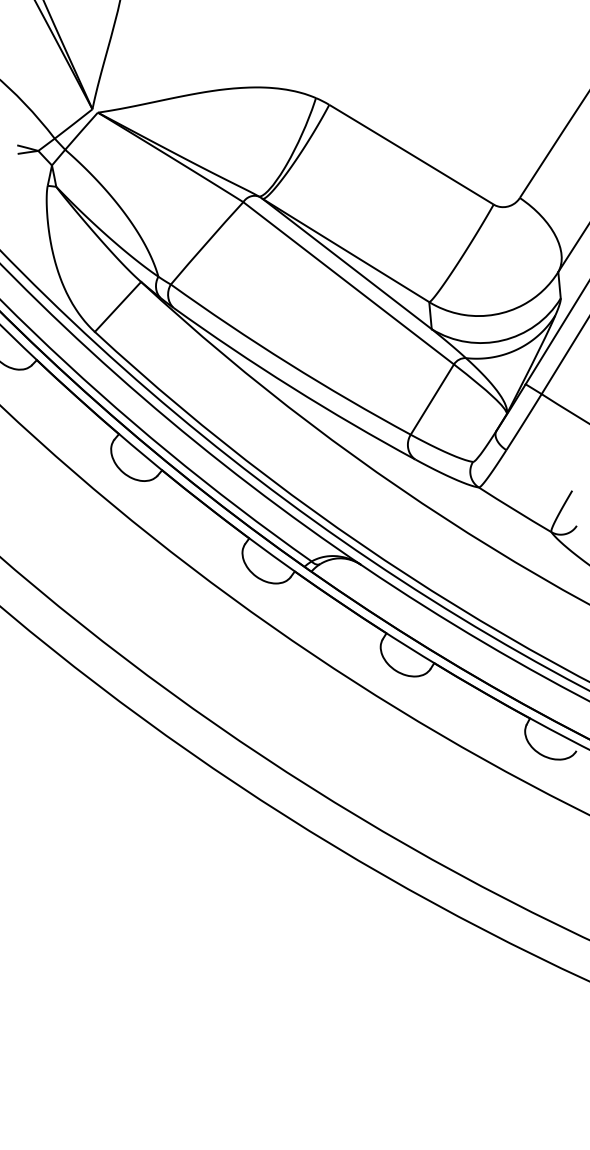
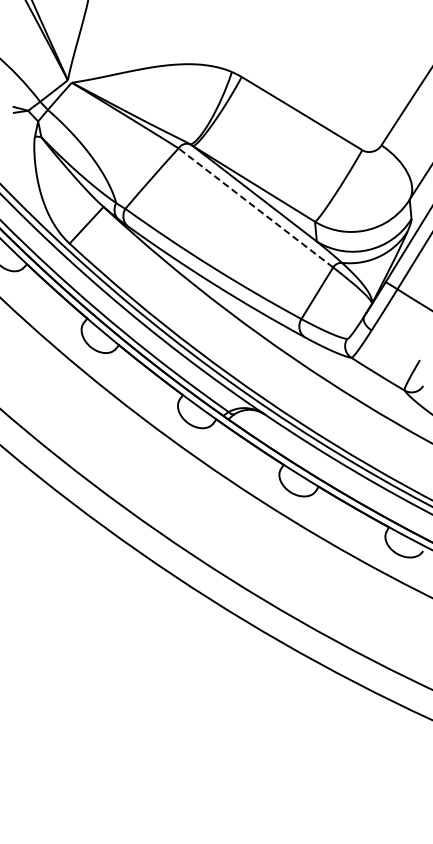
line: (348, 282) -> (255, 207), solid -> dashed

